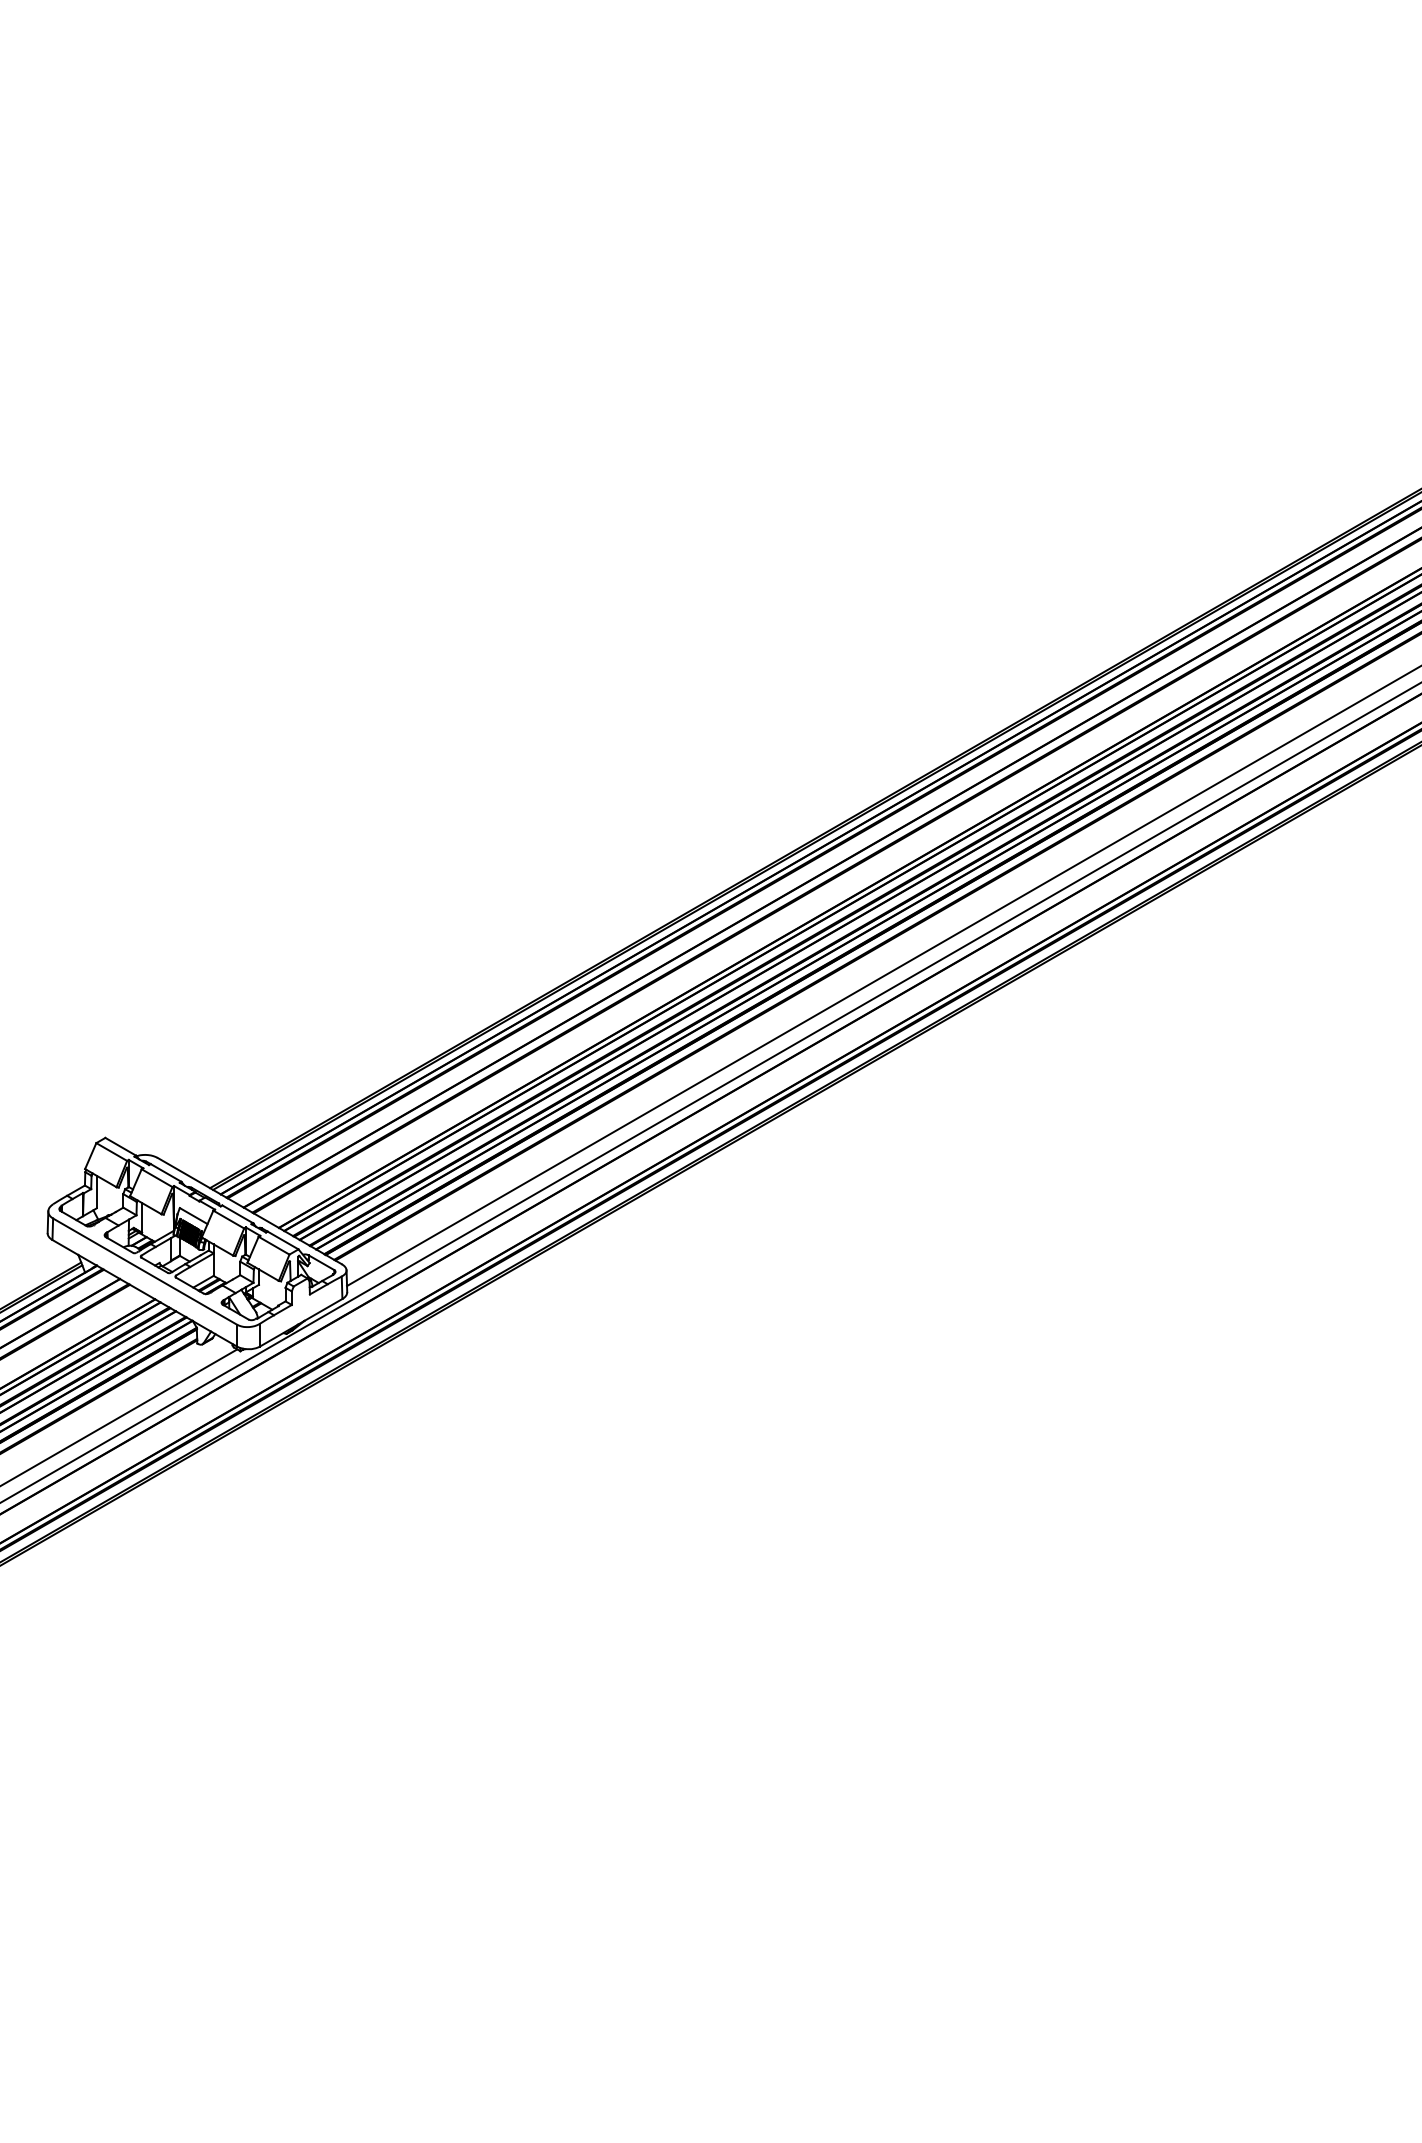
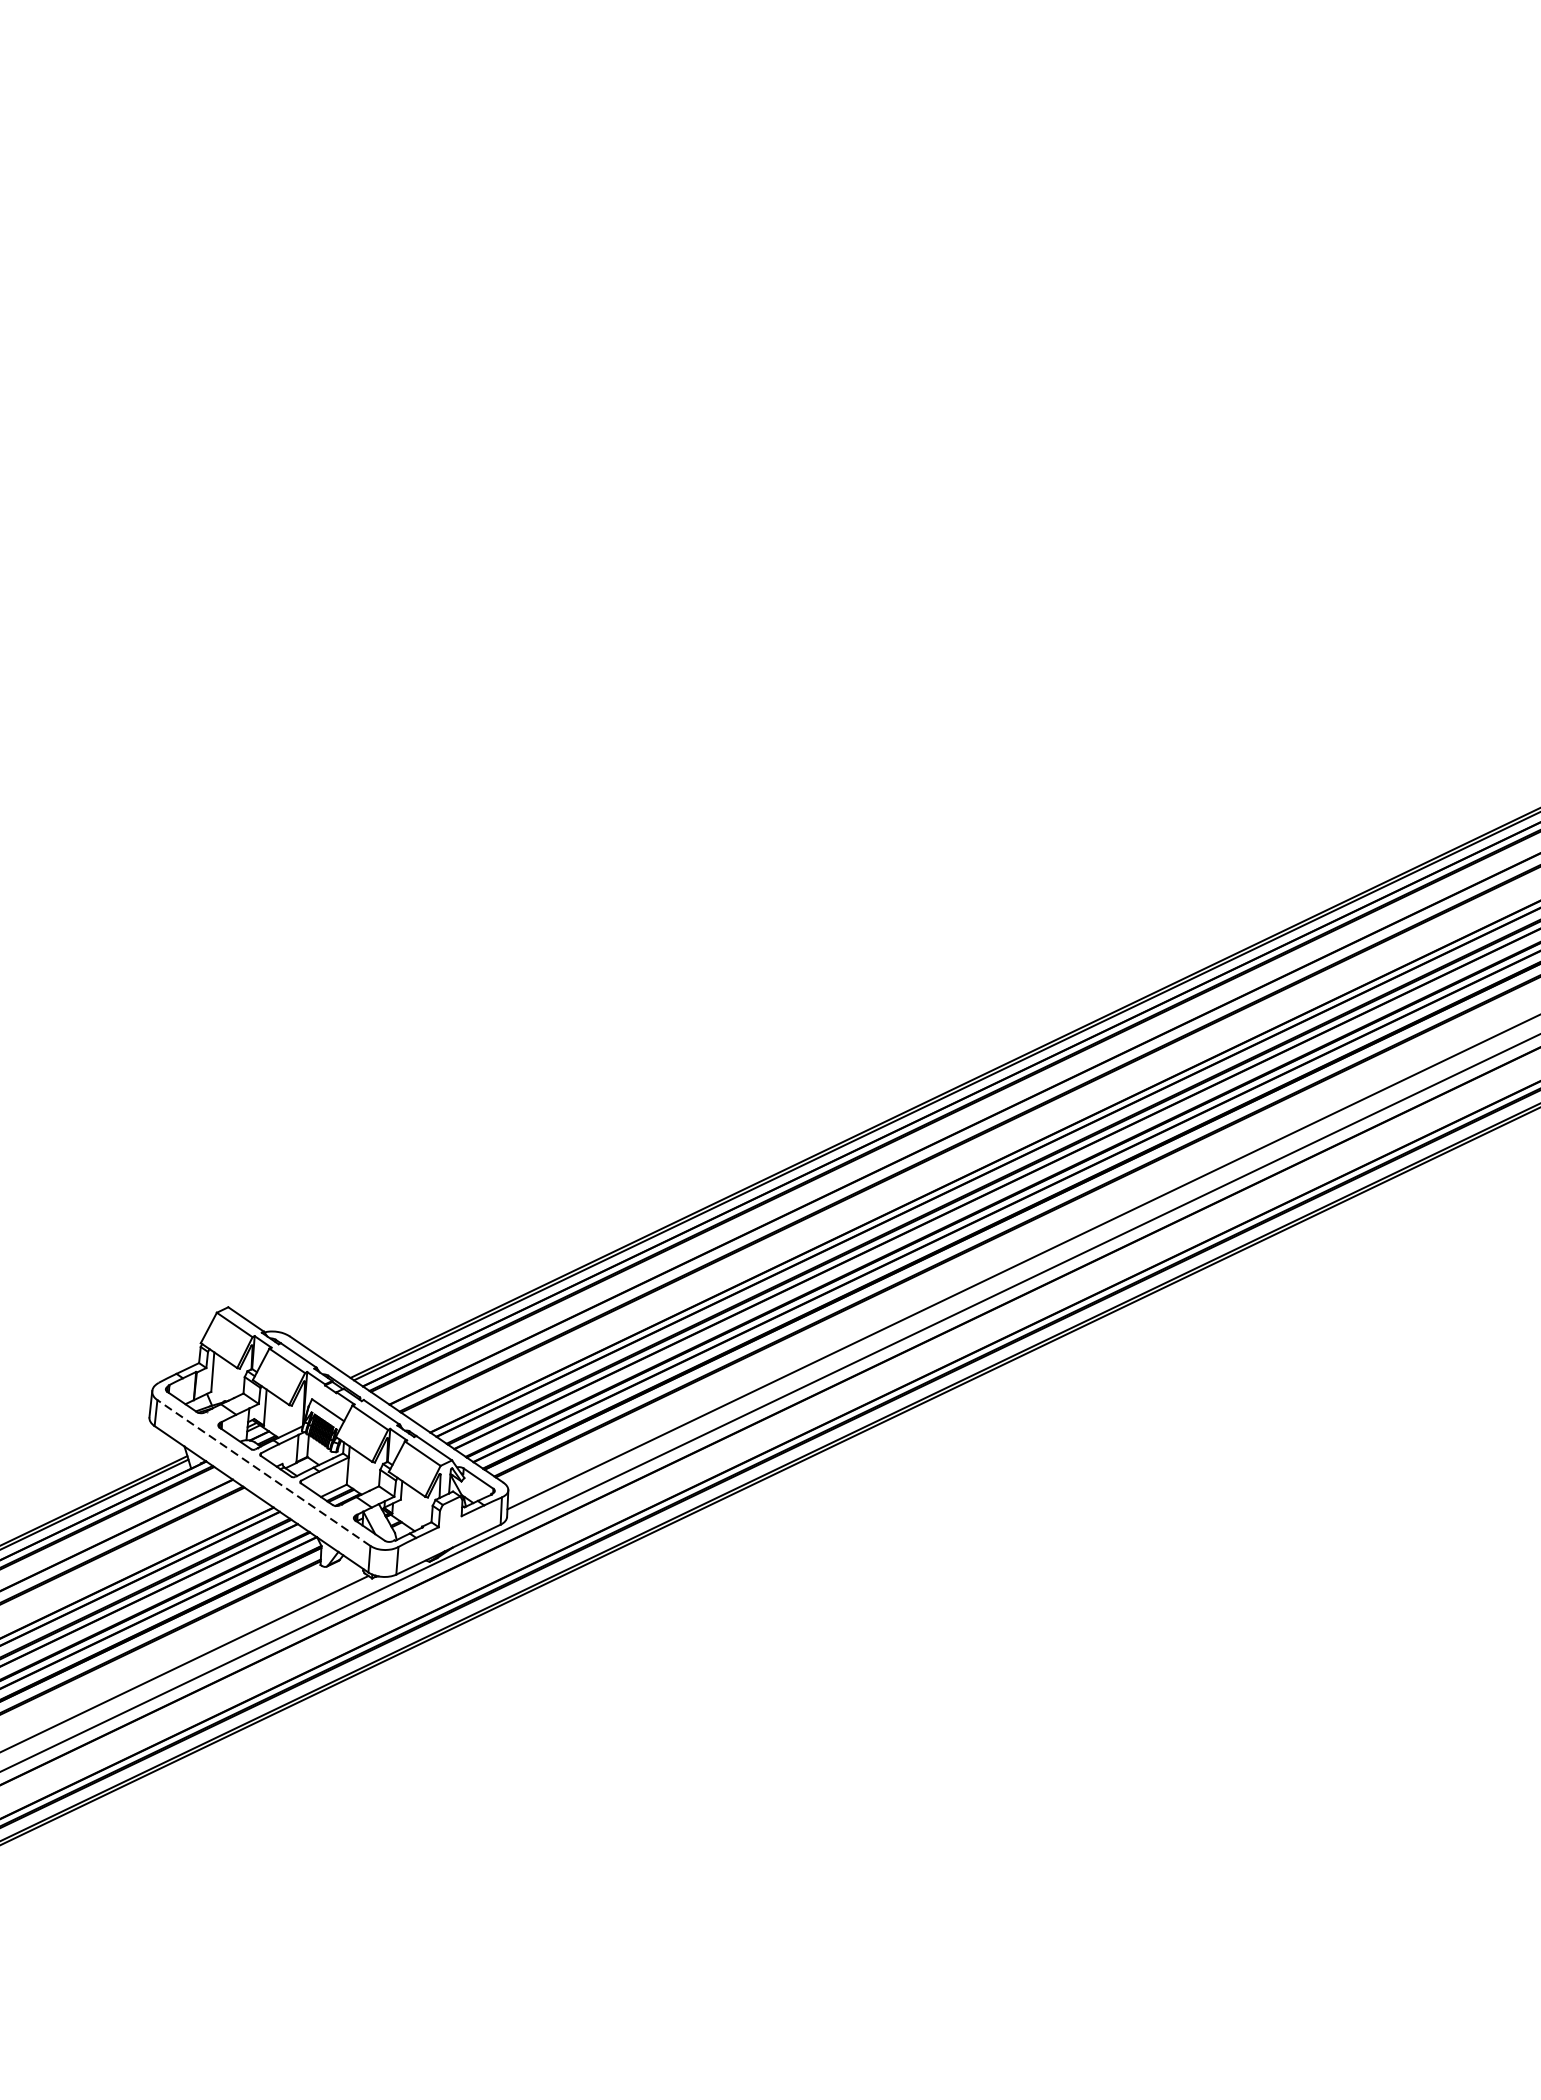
line: (144, 1271) -> (263, 1472), solid -> dashed

